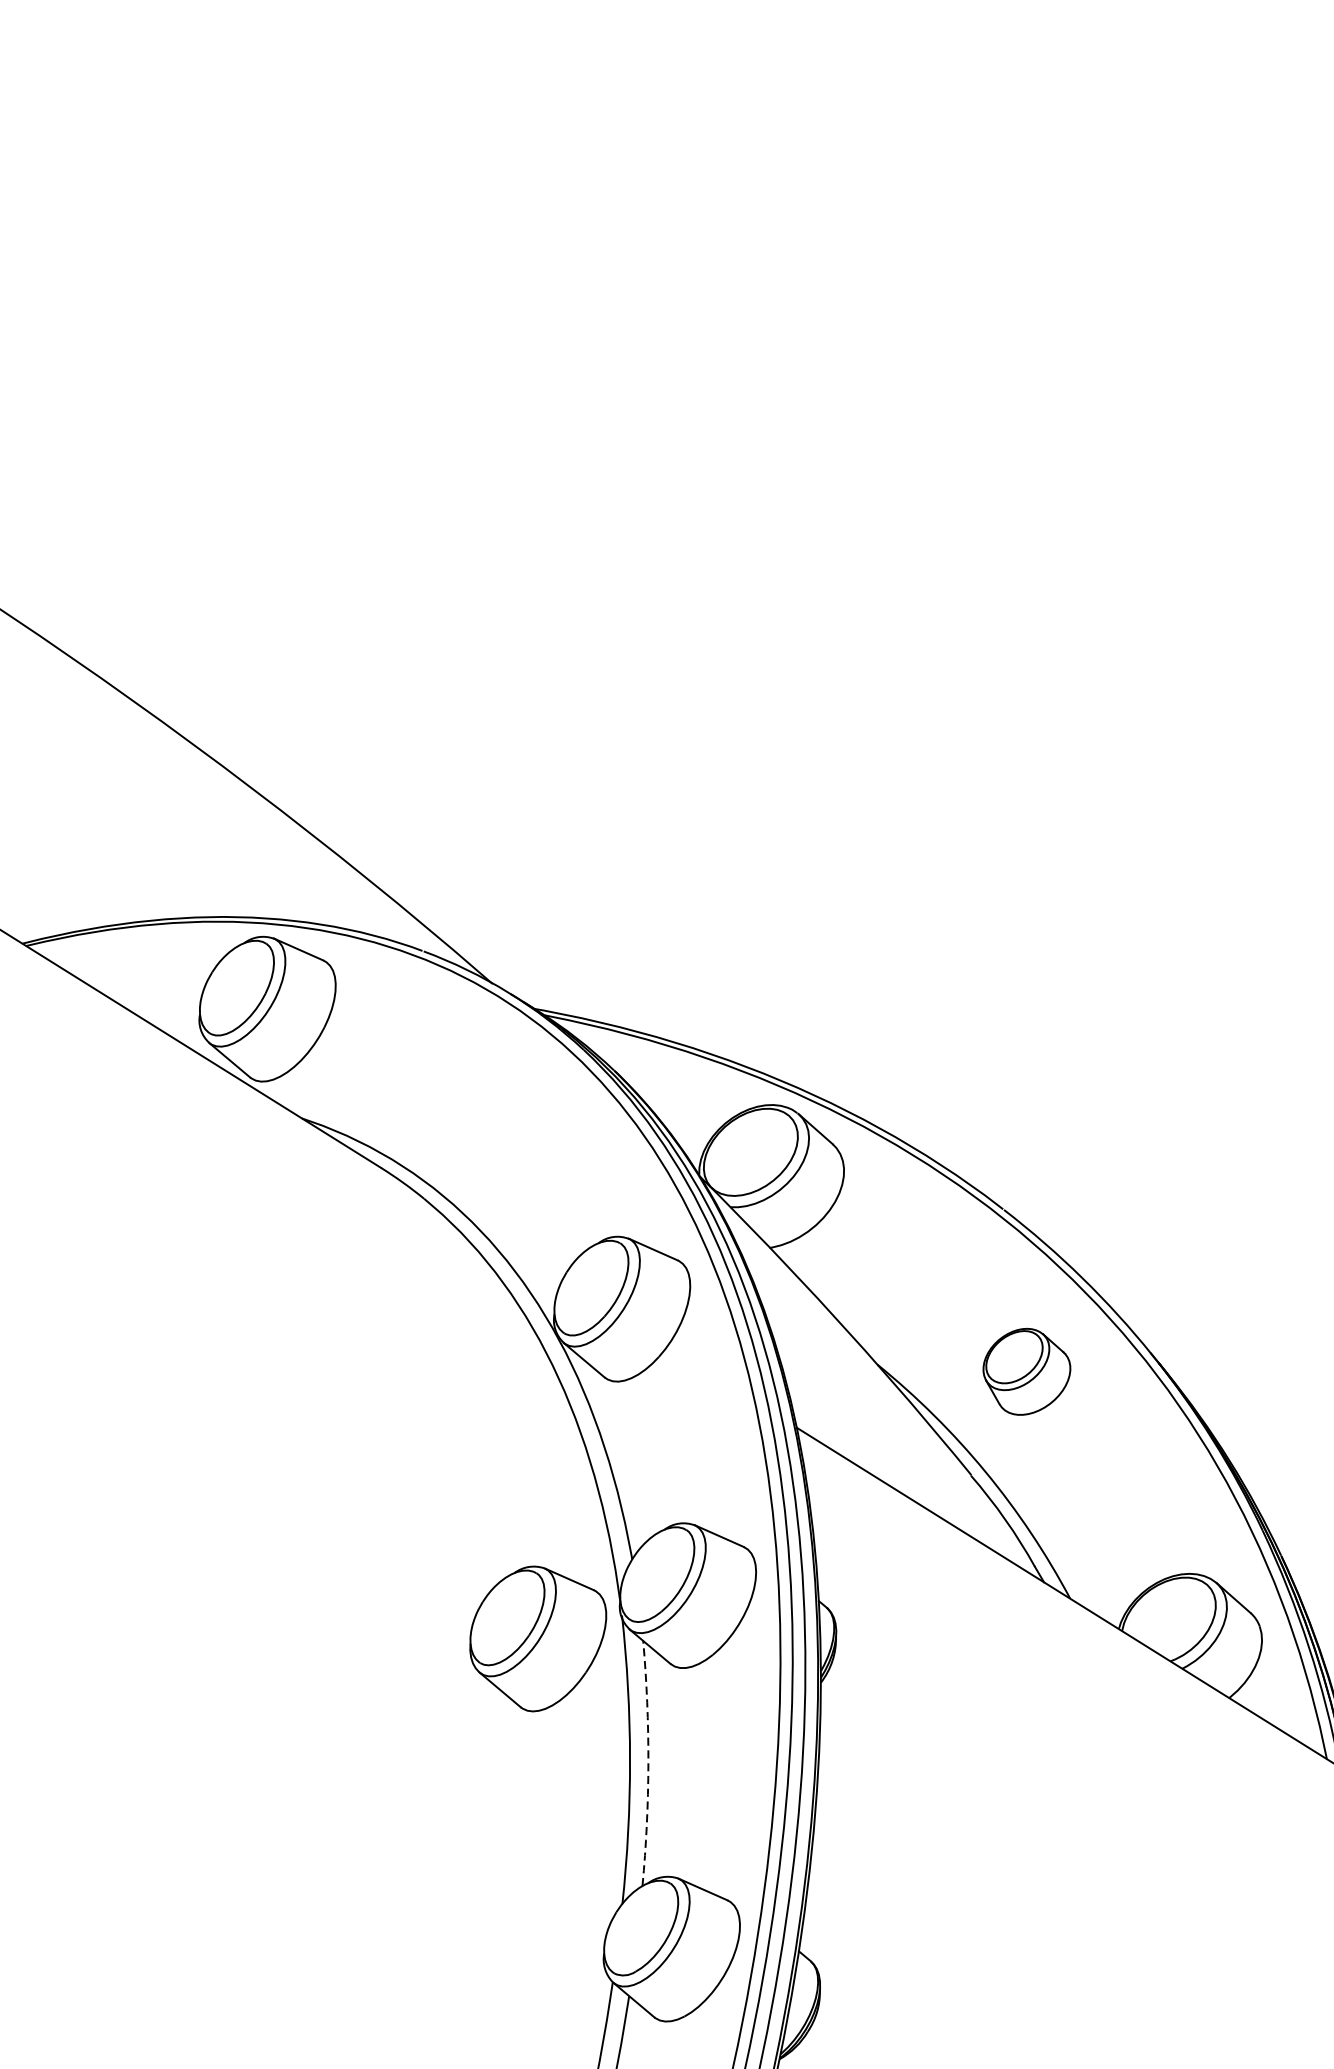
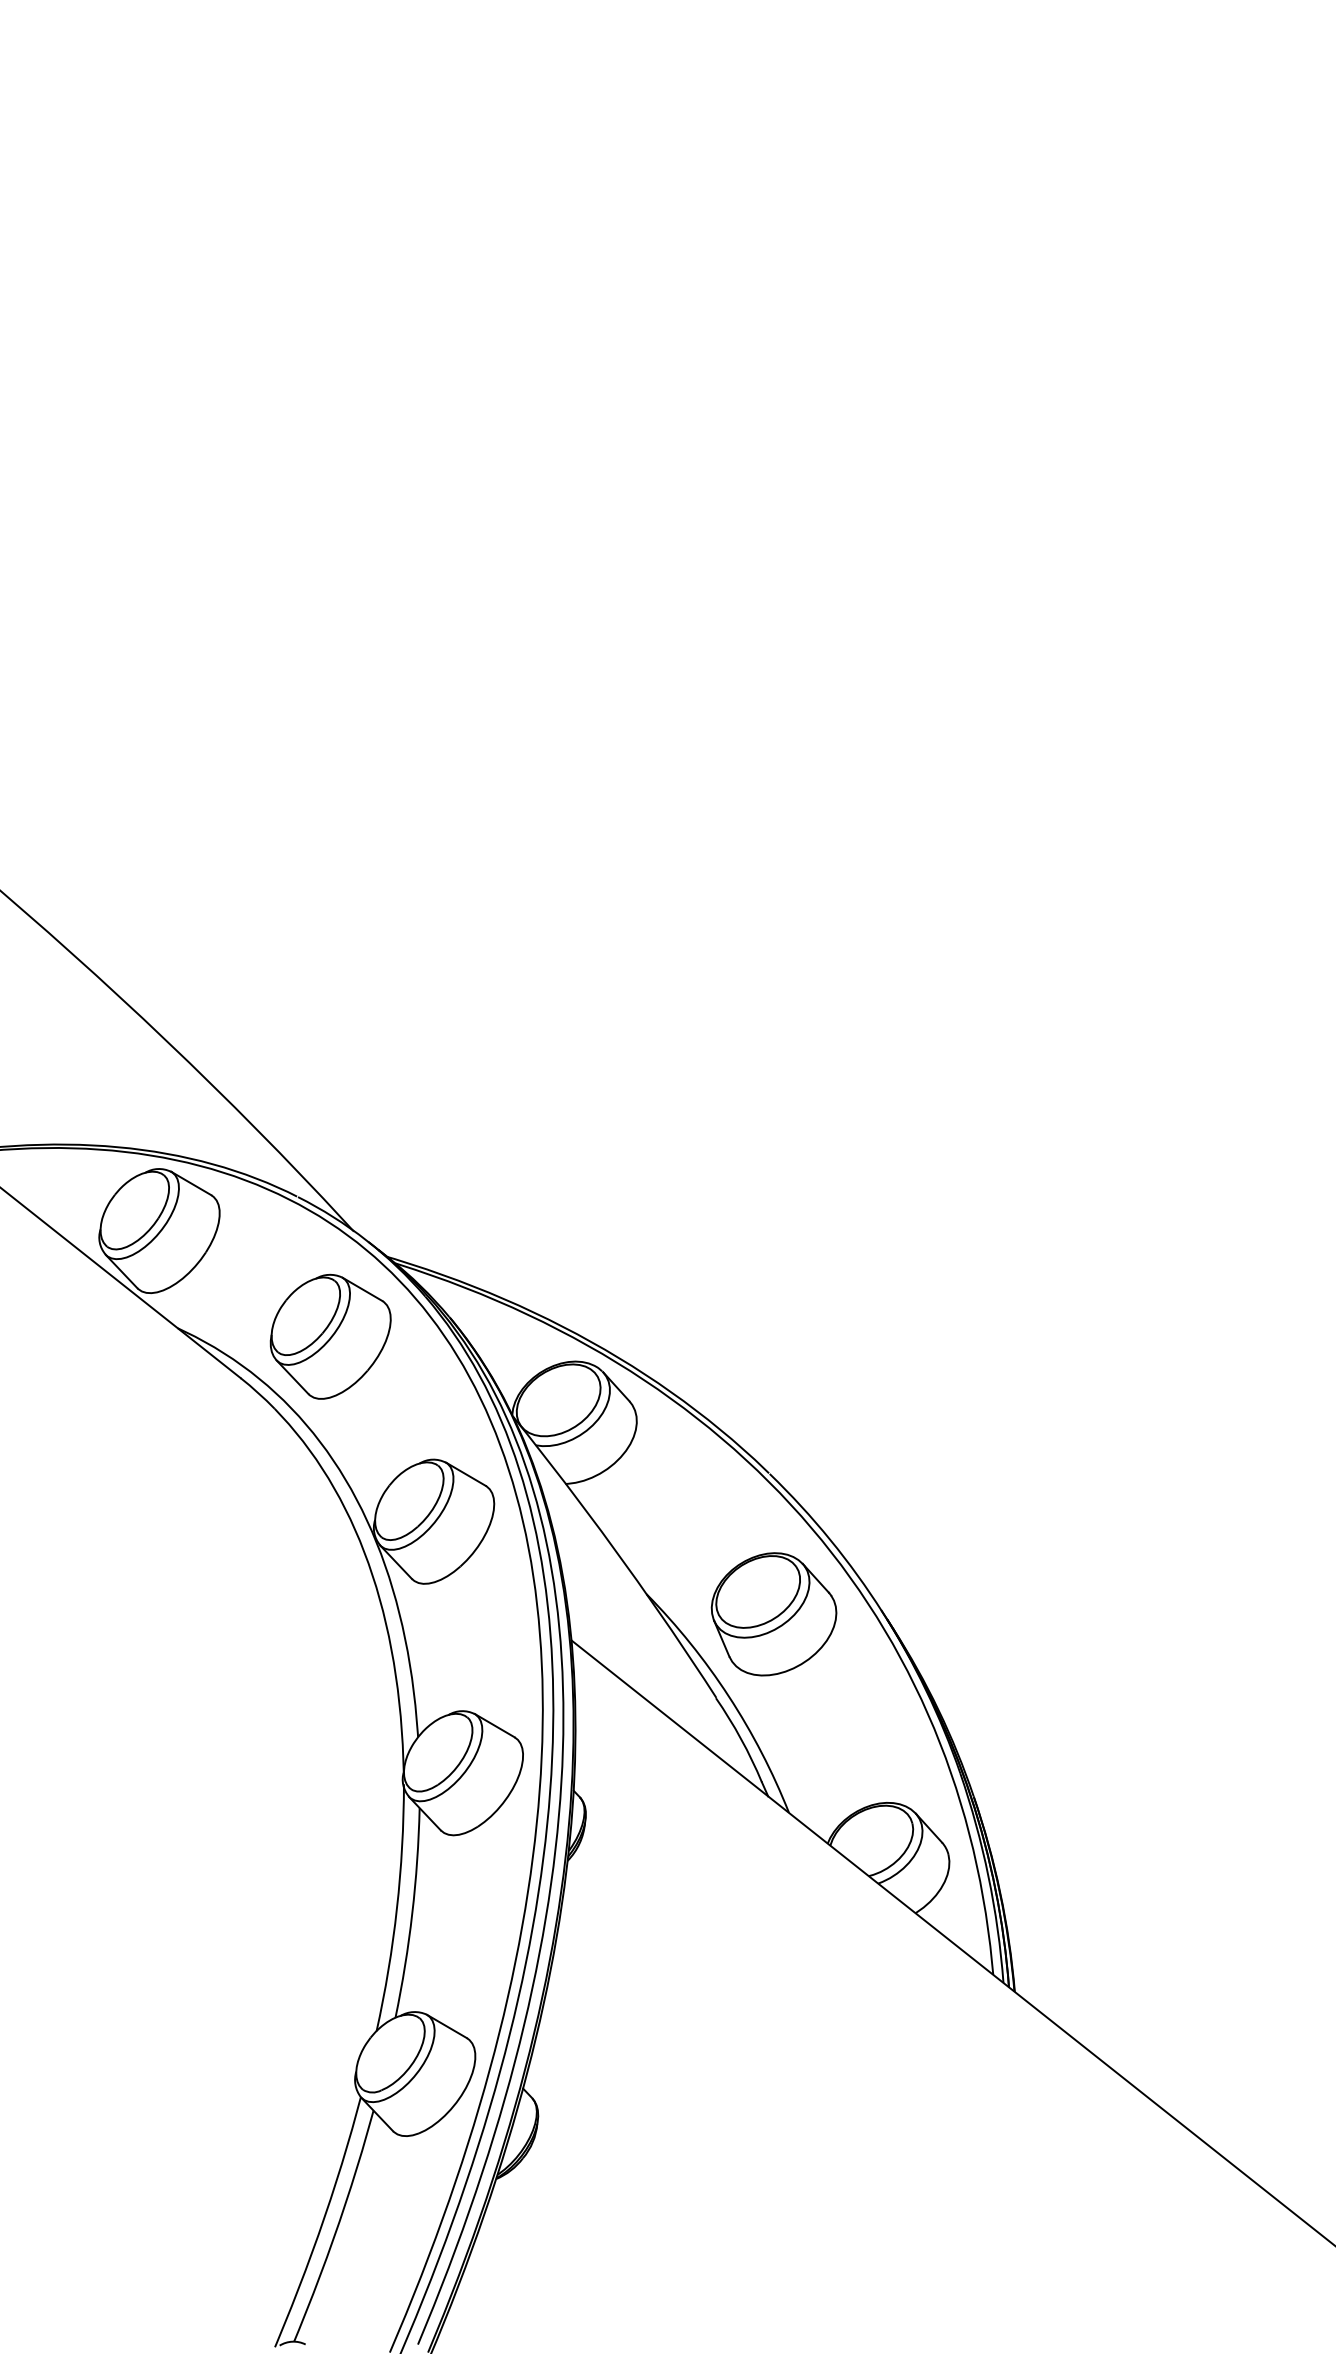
part: (1026, 1371) -> (773, 1614), size x1.67
part: (538, 1637) -> (330, 1336), moved
arc: (648, 1763) -> (412, 1913), dashed -> solid

